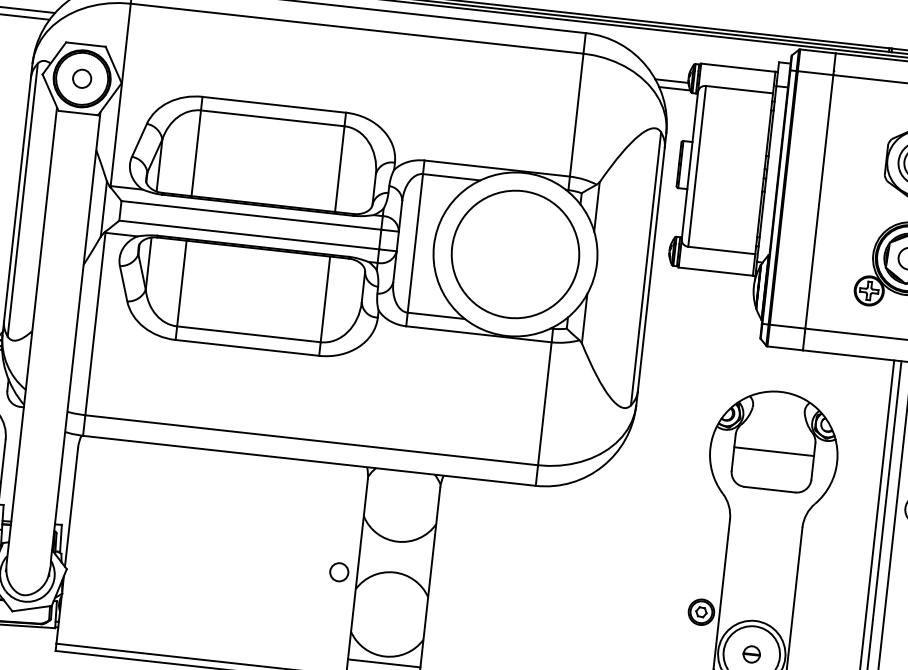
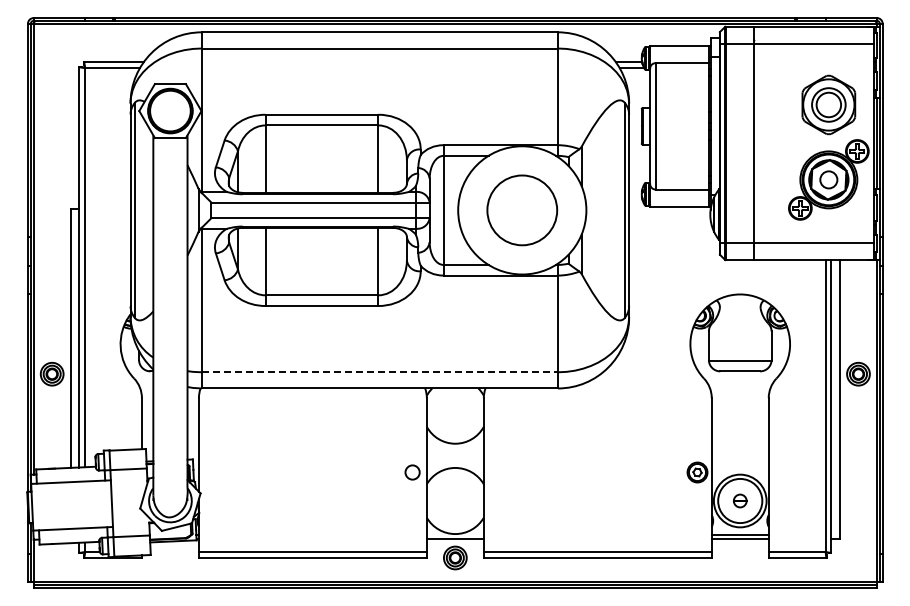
circle: (82, 79) -> (170, 111), removed
circle: (515, 254) -> (522, 210), size x0.7
line: (312, 440) -> (380, 372), solid -> dashed
line: (773, 451) -> (739, 361), moved

